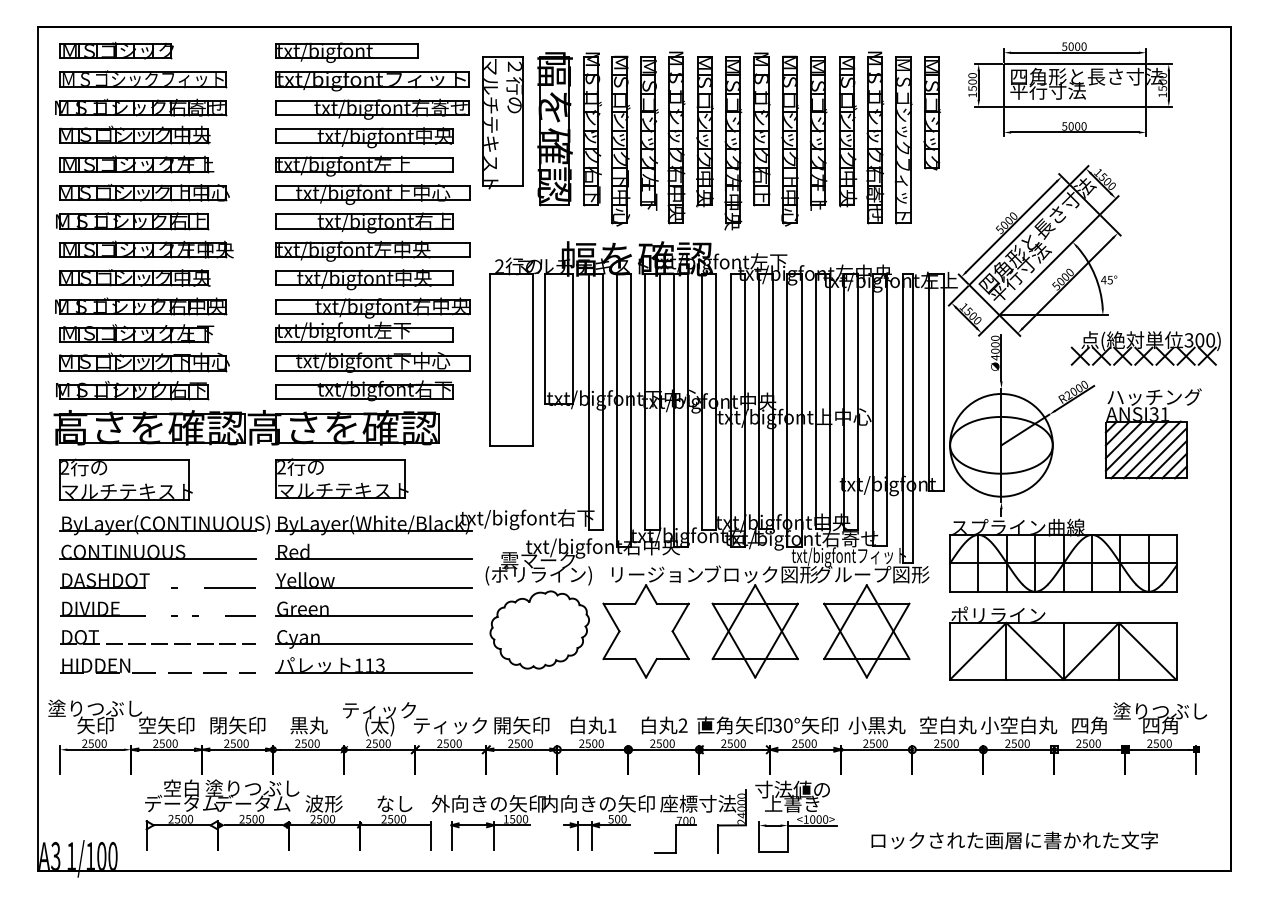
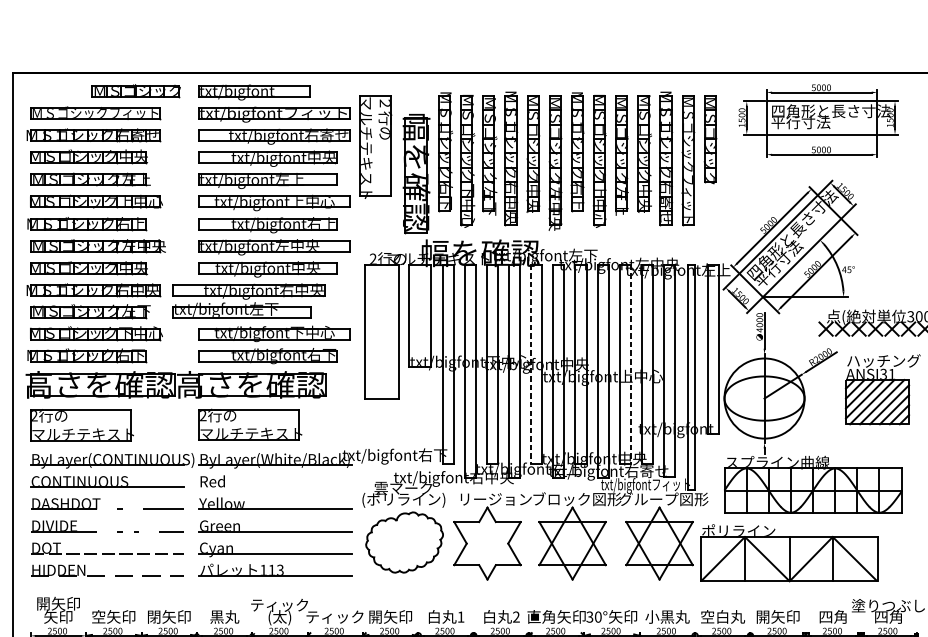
part: (116, 50) -> (136, 90), moved
part: (554, 129) -> (416, 174), moved
part: (372, 319) -> (248, 300), moved
line: (829, 401) -> (630, 364), solid -> dashed
line: (702, 402) -> (531, 365), solid -> dashed
line: (374, 559) -> (275, 487), removed
part: (1063, 643) -> (789, 553), moved
text: (94, 708) -> (57, 603), 塗りつぶし -> 開矢印
text: (1019, 725) -> (778, 616), 小空白丸 -> 開矢印

